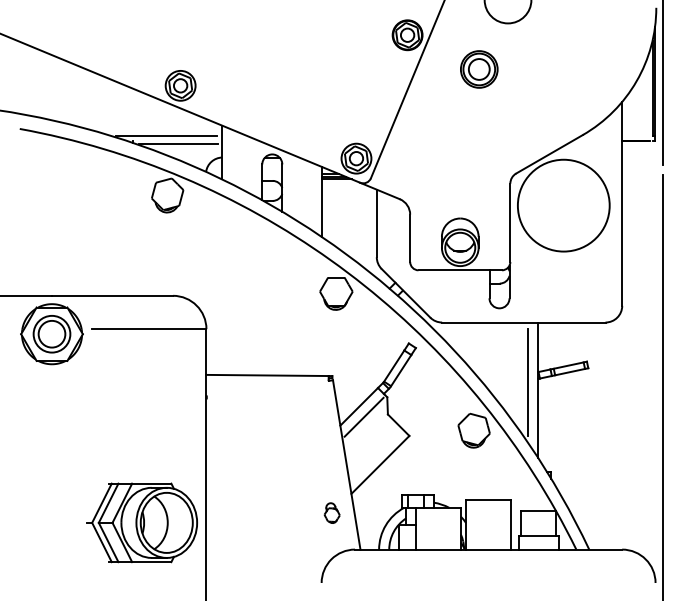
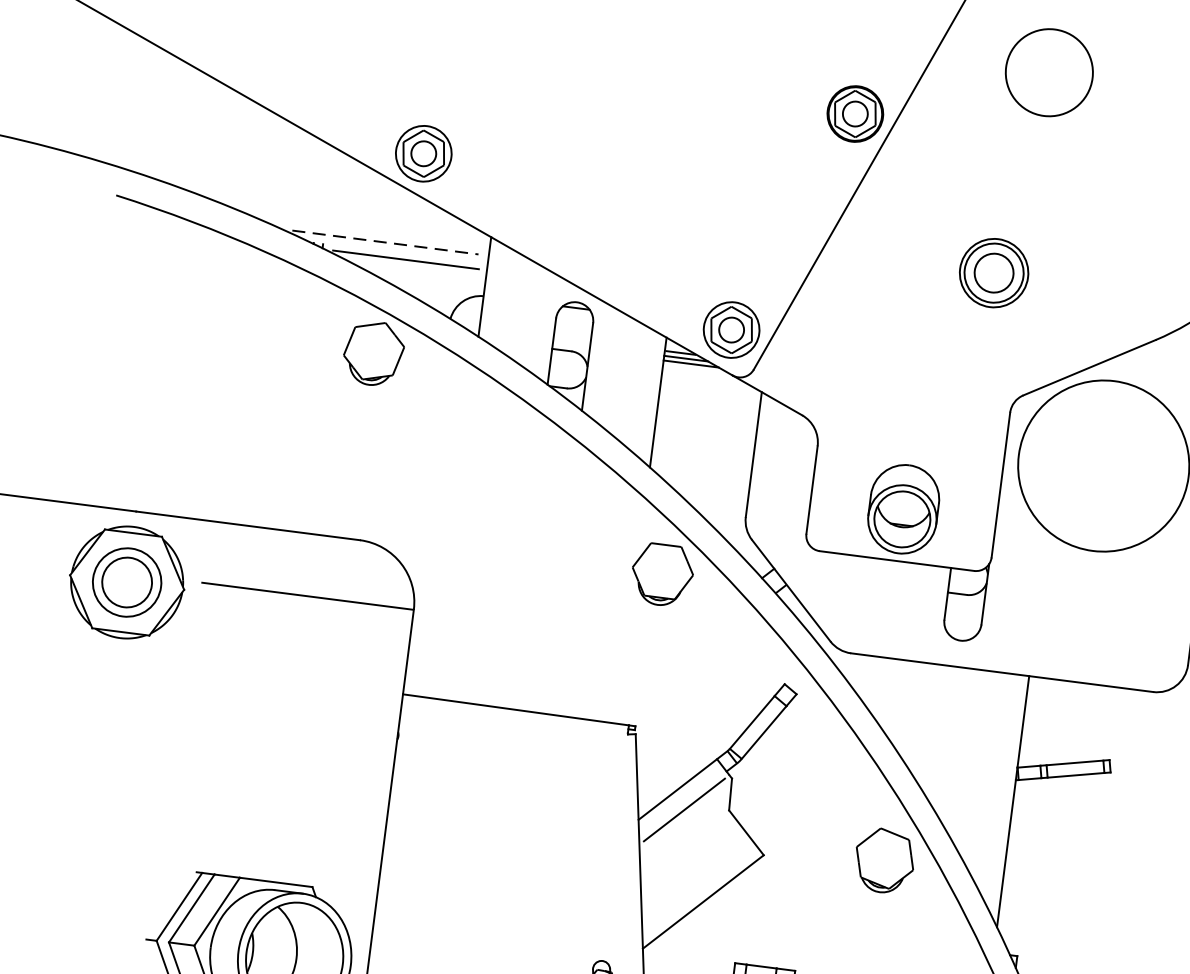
part: (479, 69) -> (994, 273), moved
line: (166, 135) -> (385, 242), solid -> dashed
line: (527, 382) -> (994, 784), removed

